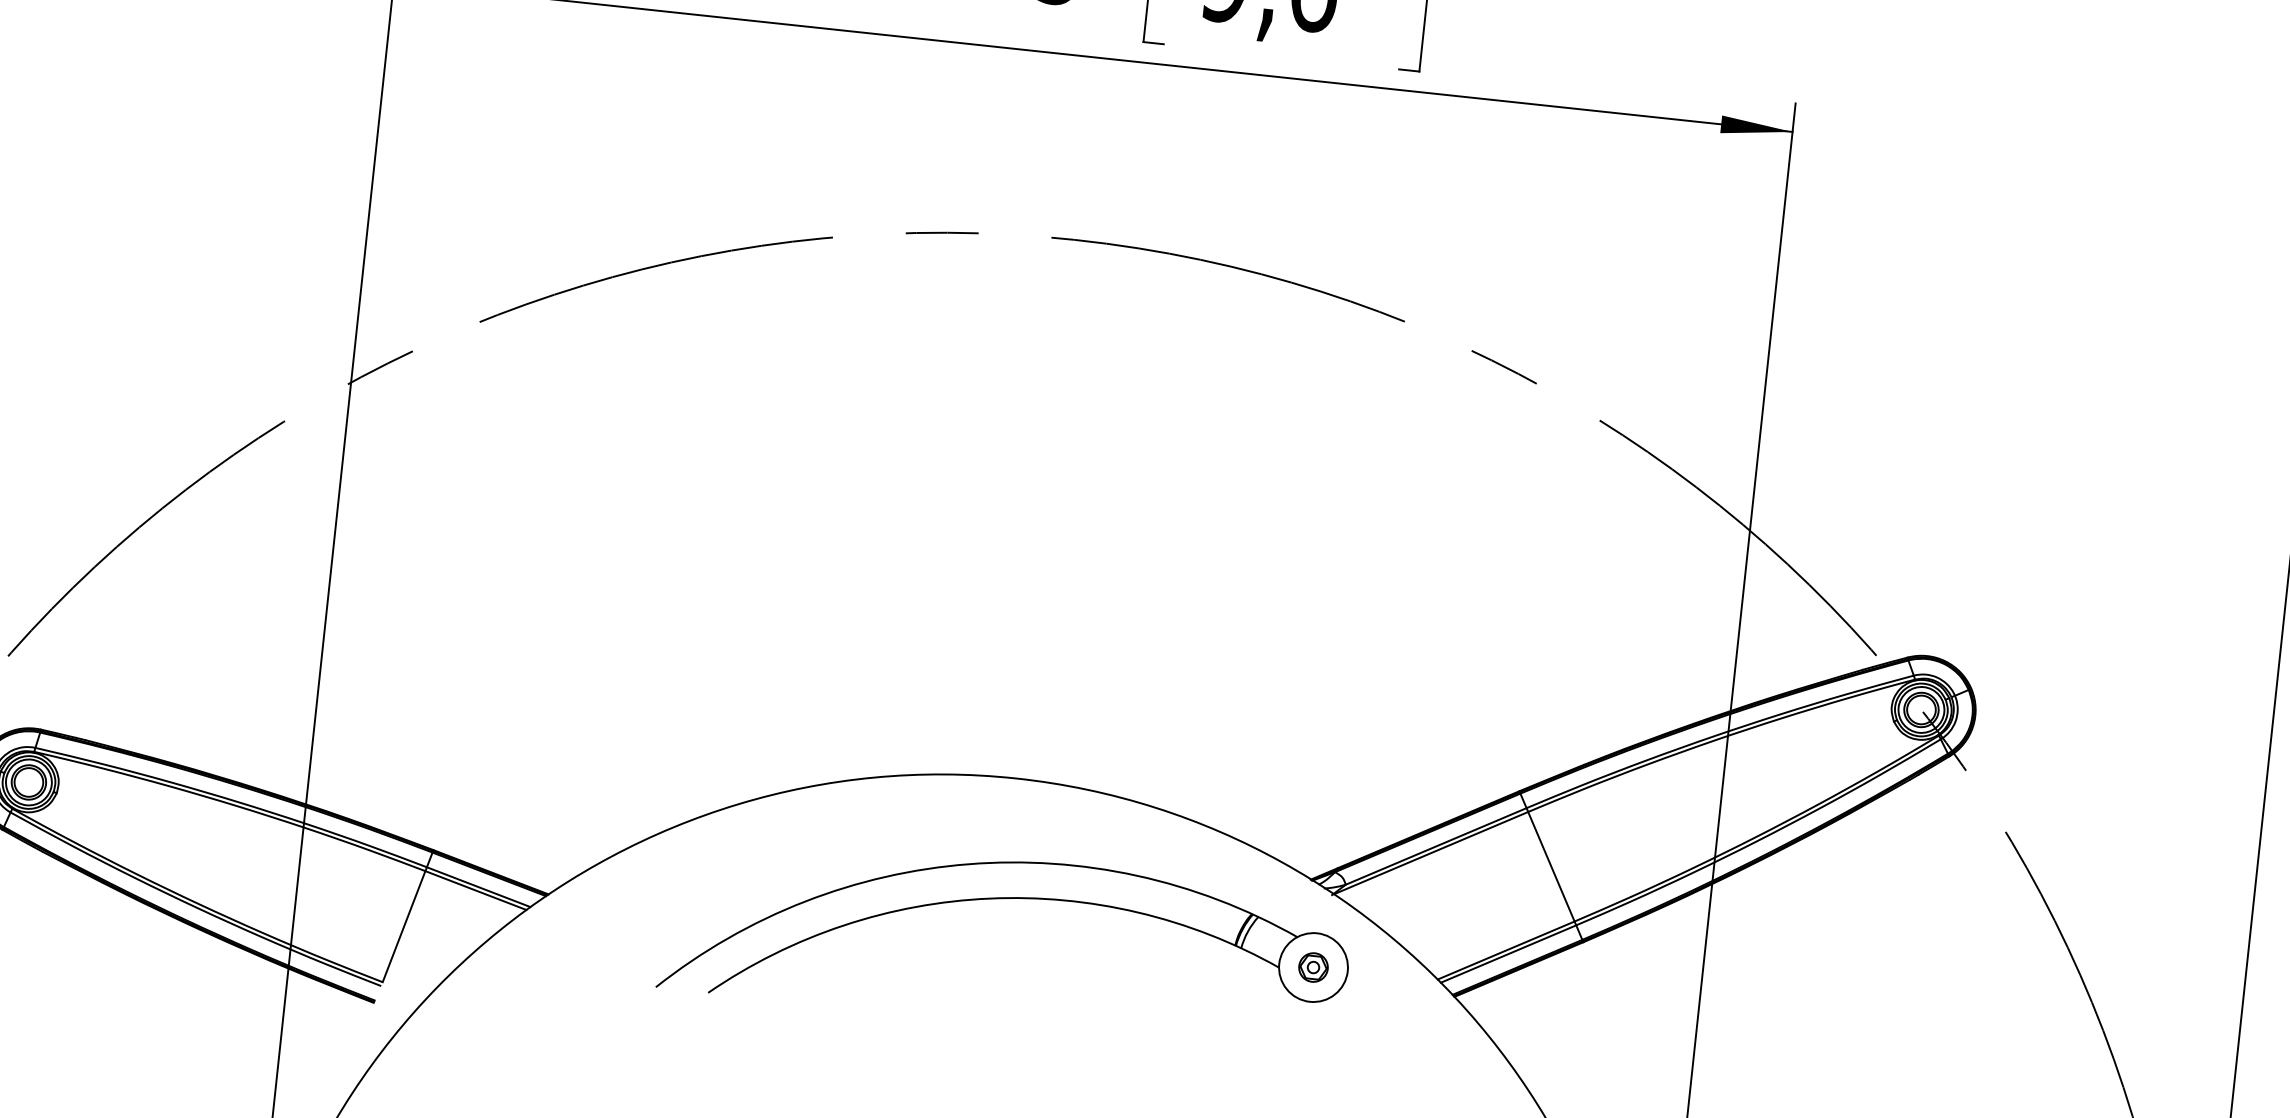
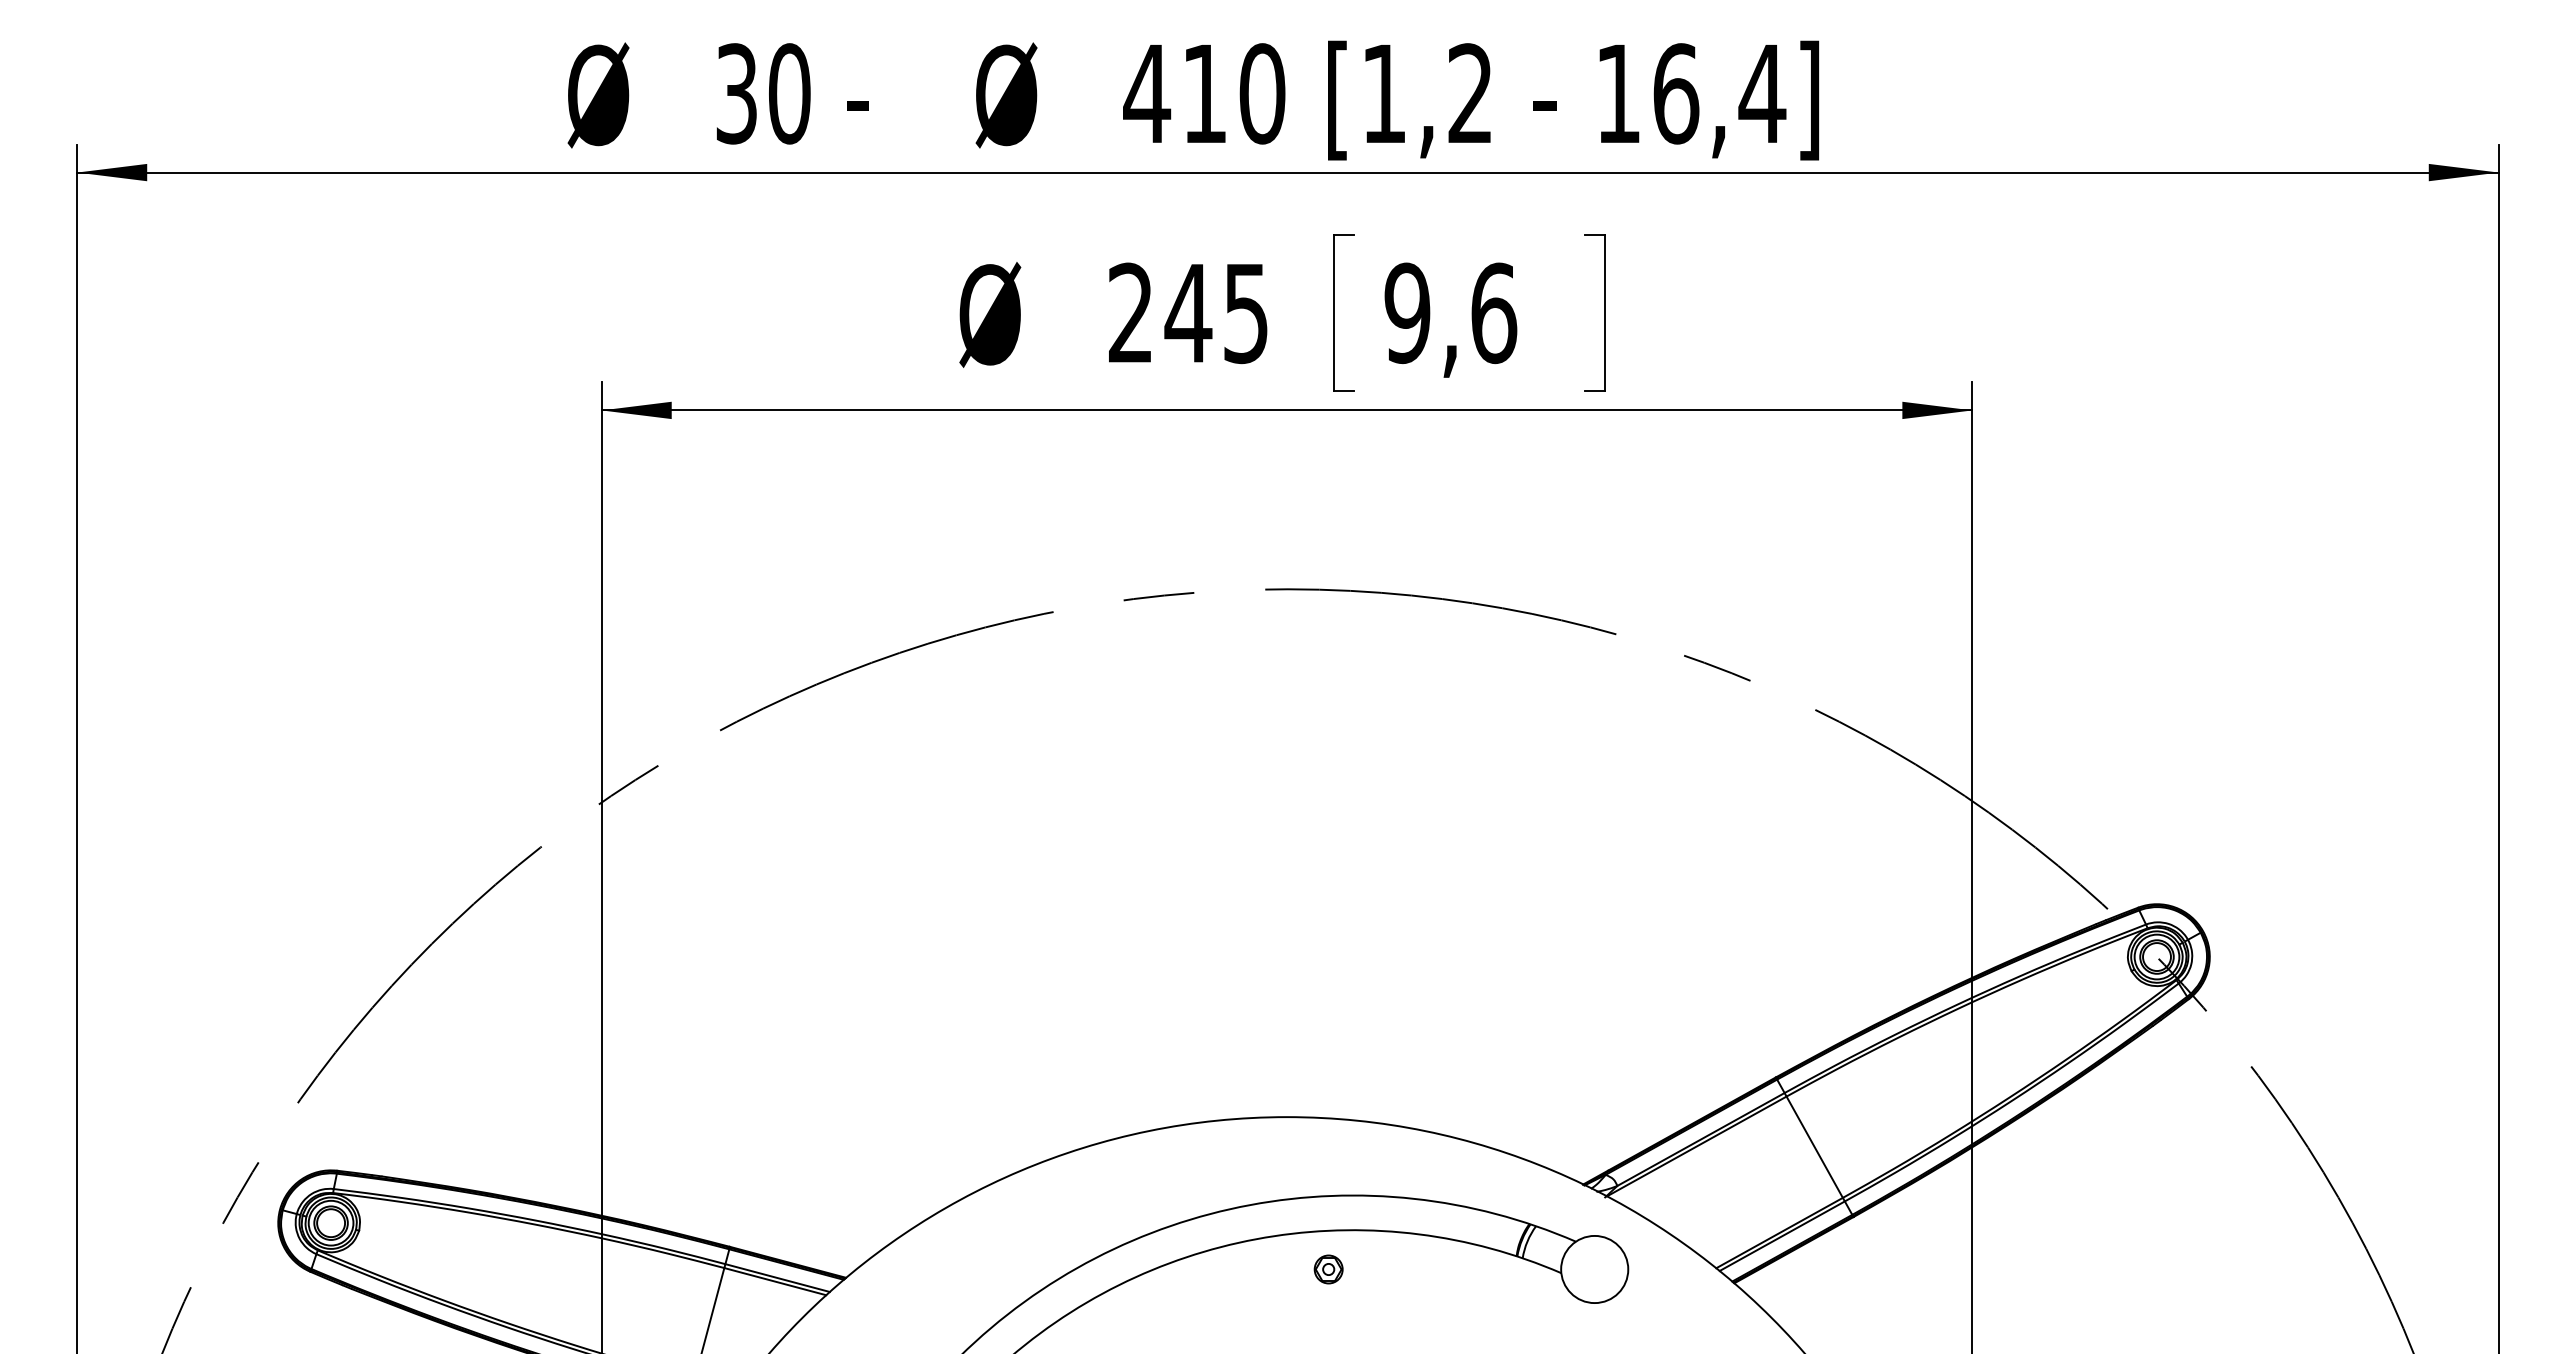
part: (1313, 967) -> (1328, 1269), moved

